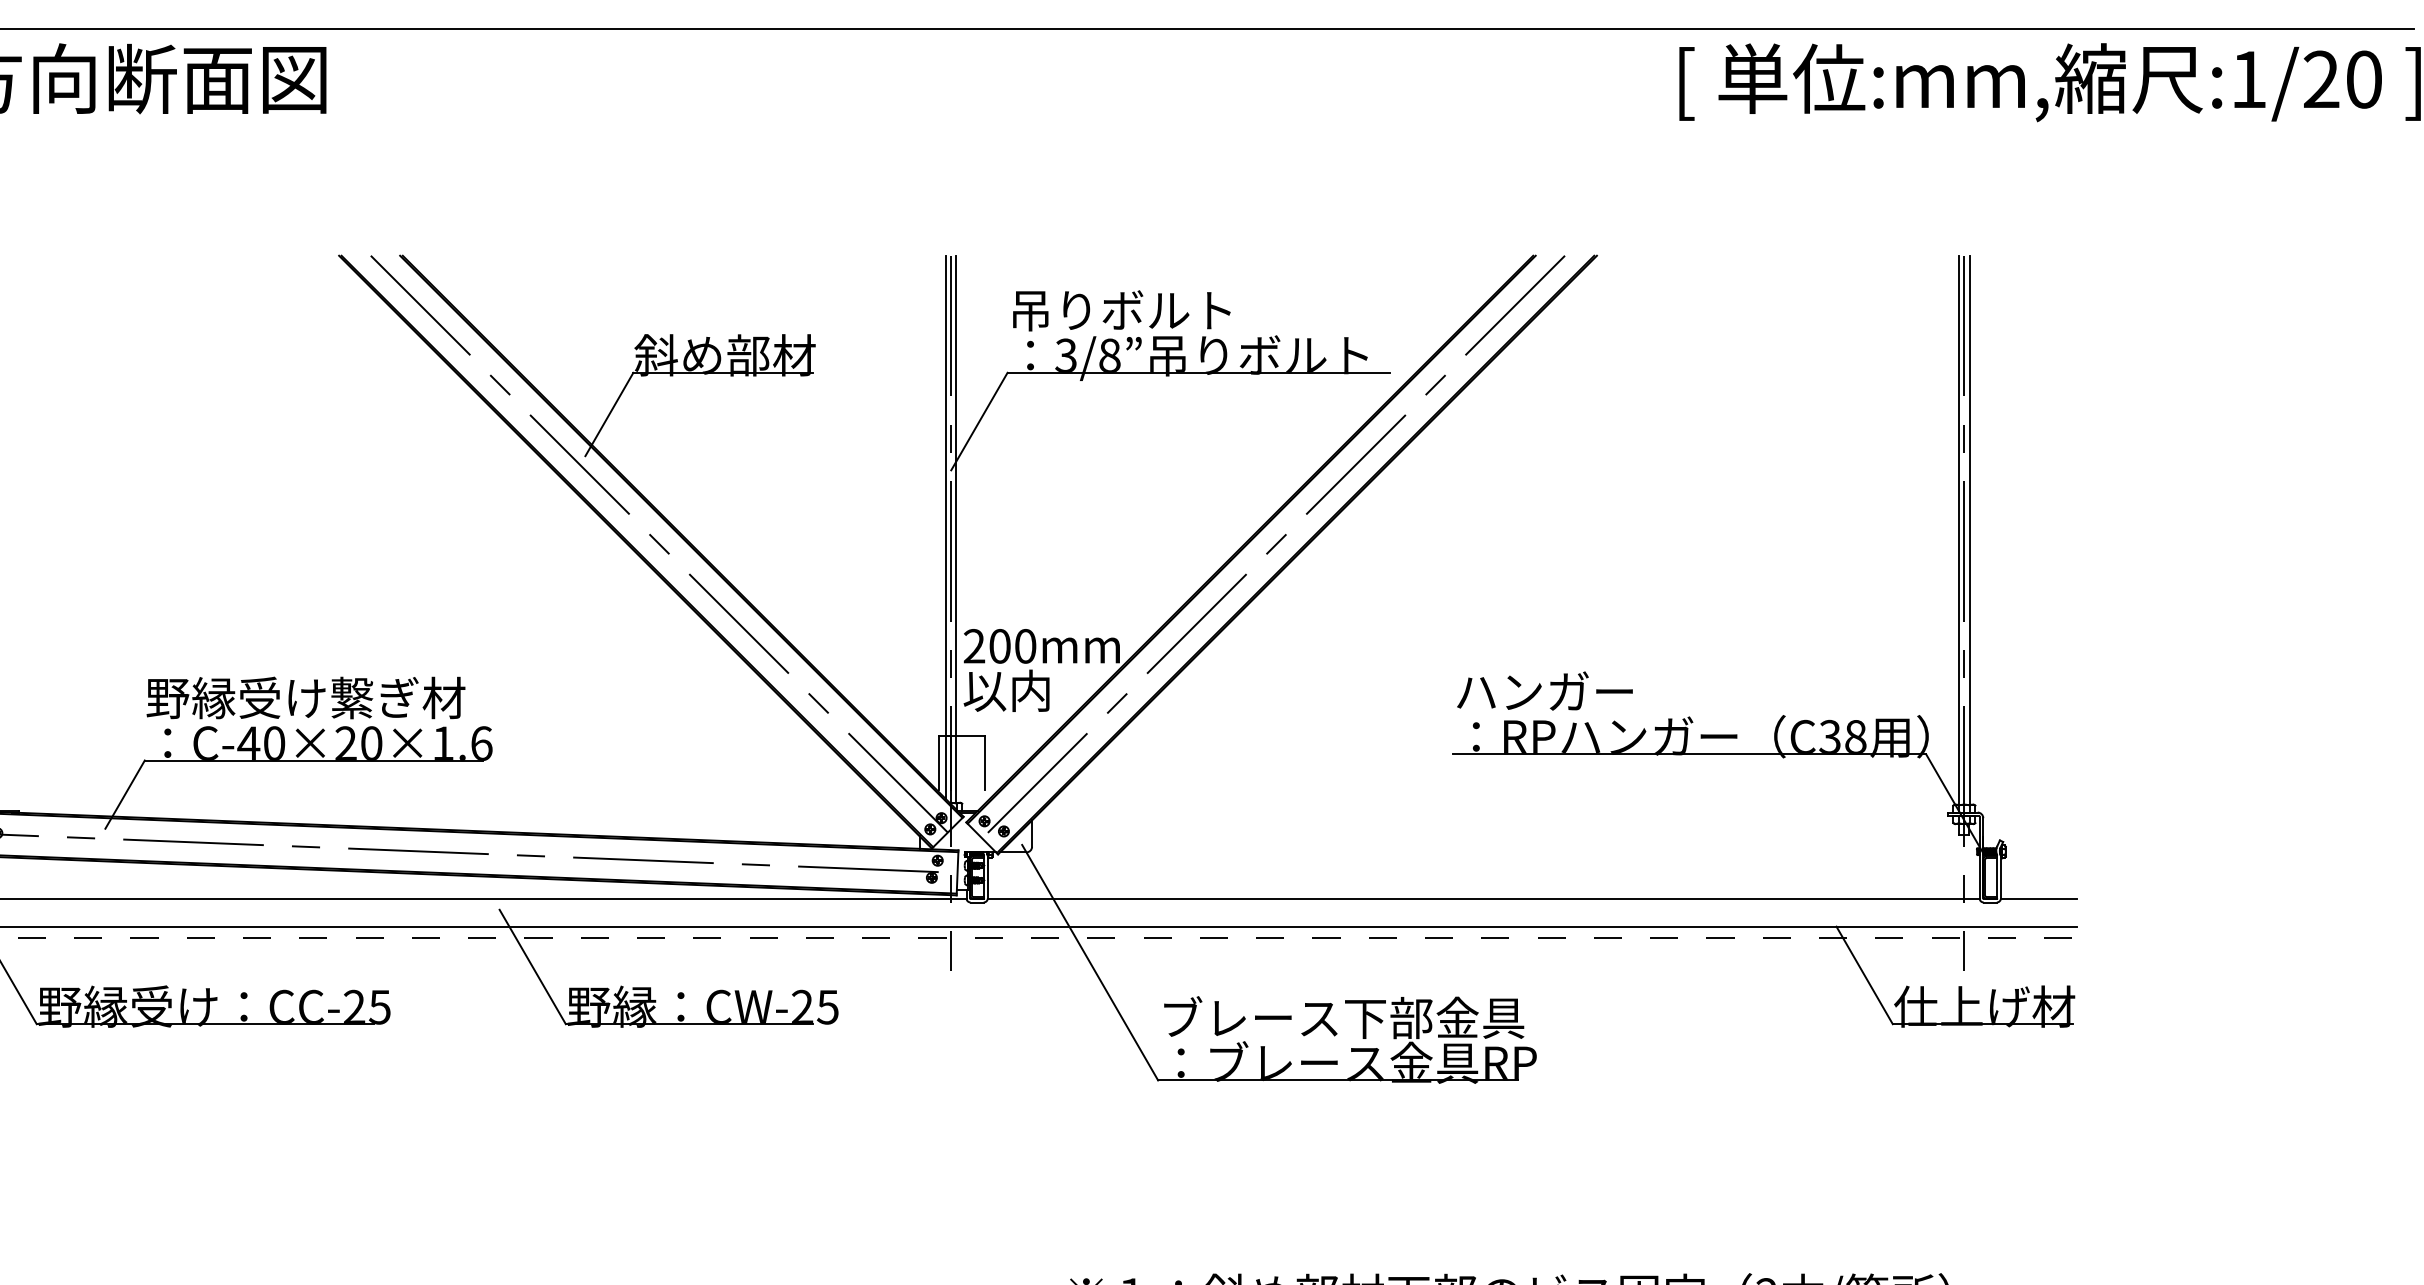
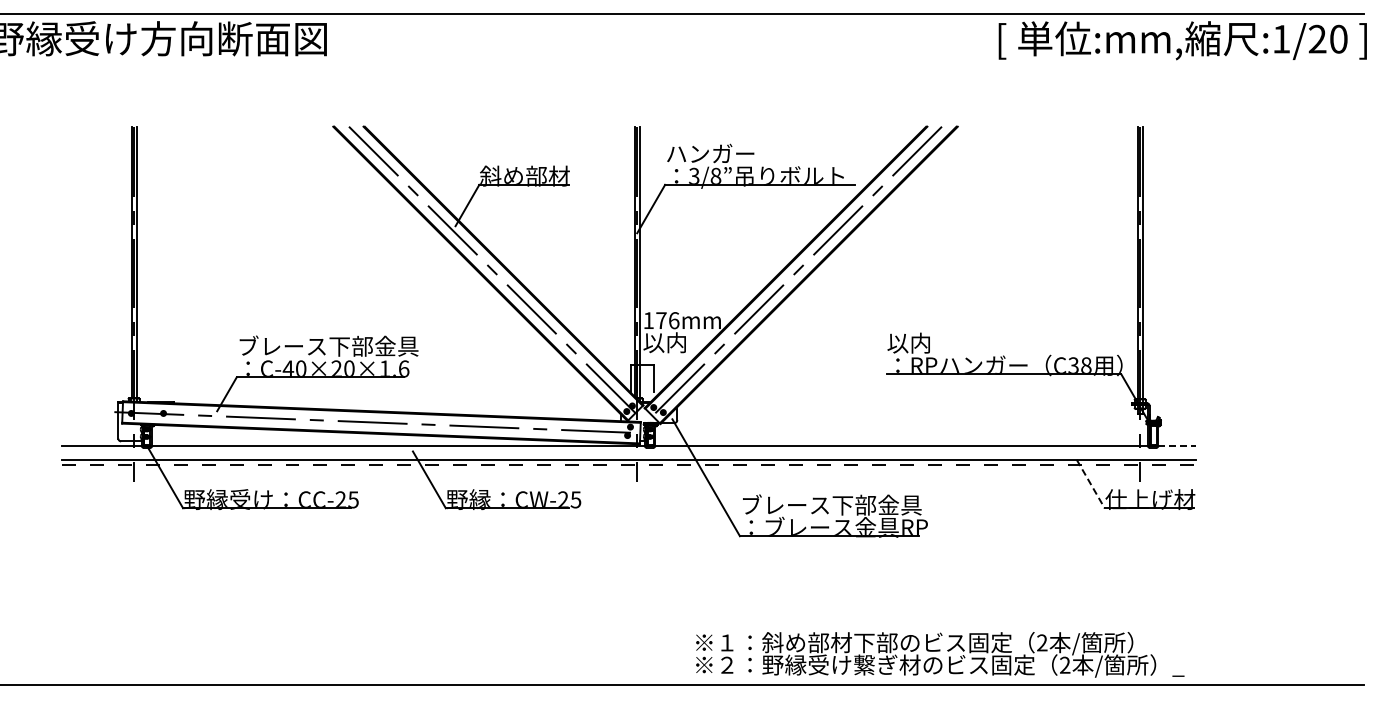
text: (1121, 309) -> (721, 153), 吊りボルト -> ハンガー
text: (1000, 646) -> (661, 320), 200mm -> 176mm
text: (1543, 690) -> (931, 342), ハンガー -> 以内
text: (327, 696) -> (327, 345), 野縁受け繋ぎ材 -> ブレース下部金具
line: (2039, 899) -> (1177, 446), solid -> dashed
line: (1864, 976) -> (1090, 484), solid -> dashed

